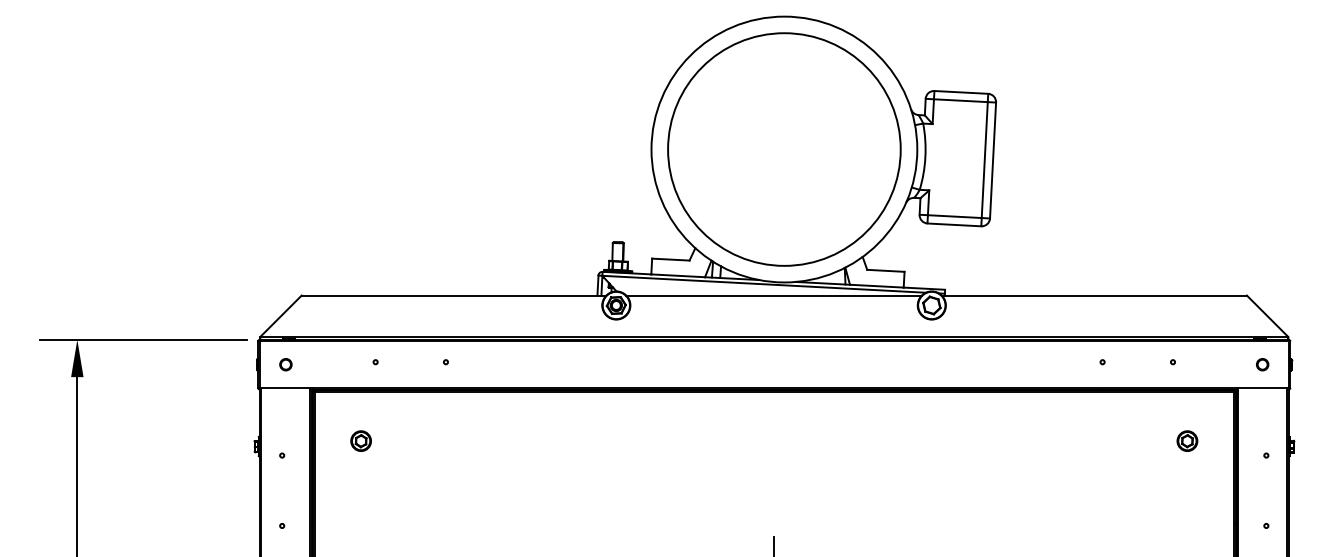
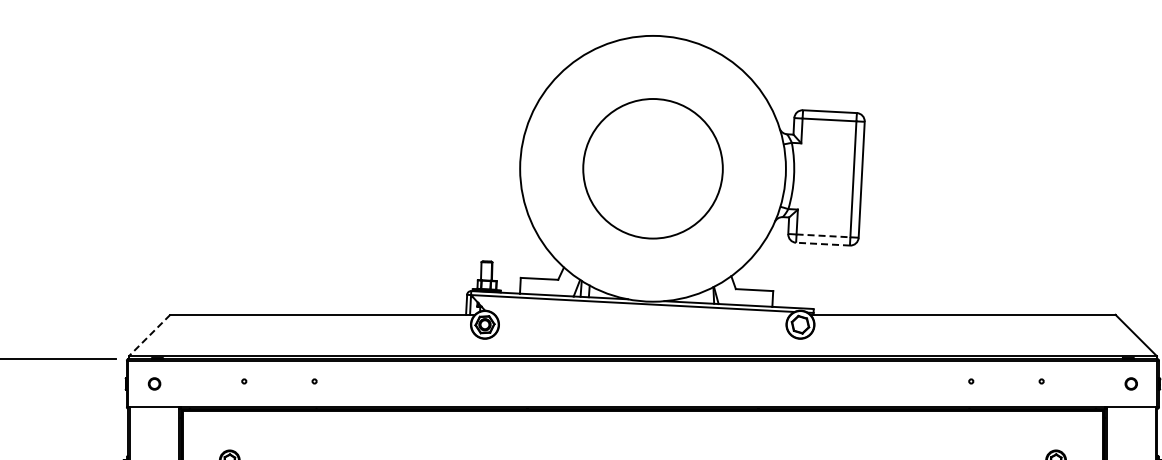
circle: (784, 149) -> (653, 168), size x0.6
line: (954, 216) -> (823, 235), solid -> dashed
line: (954, 224) -> (823, 243), solid -> dashed
line: (773, 295) -> (642, 314), removed
line: (280, 316) -> (149, 335), solid -> dashed

